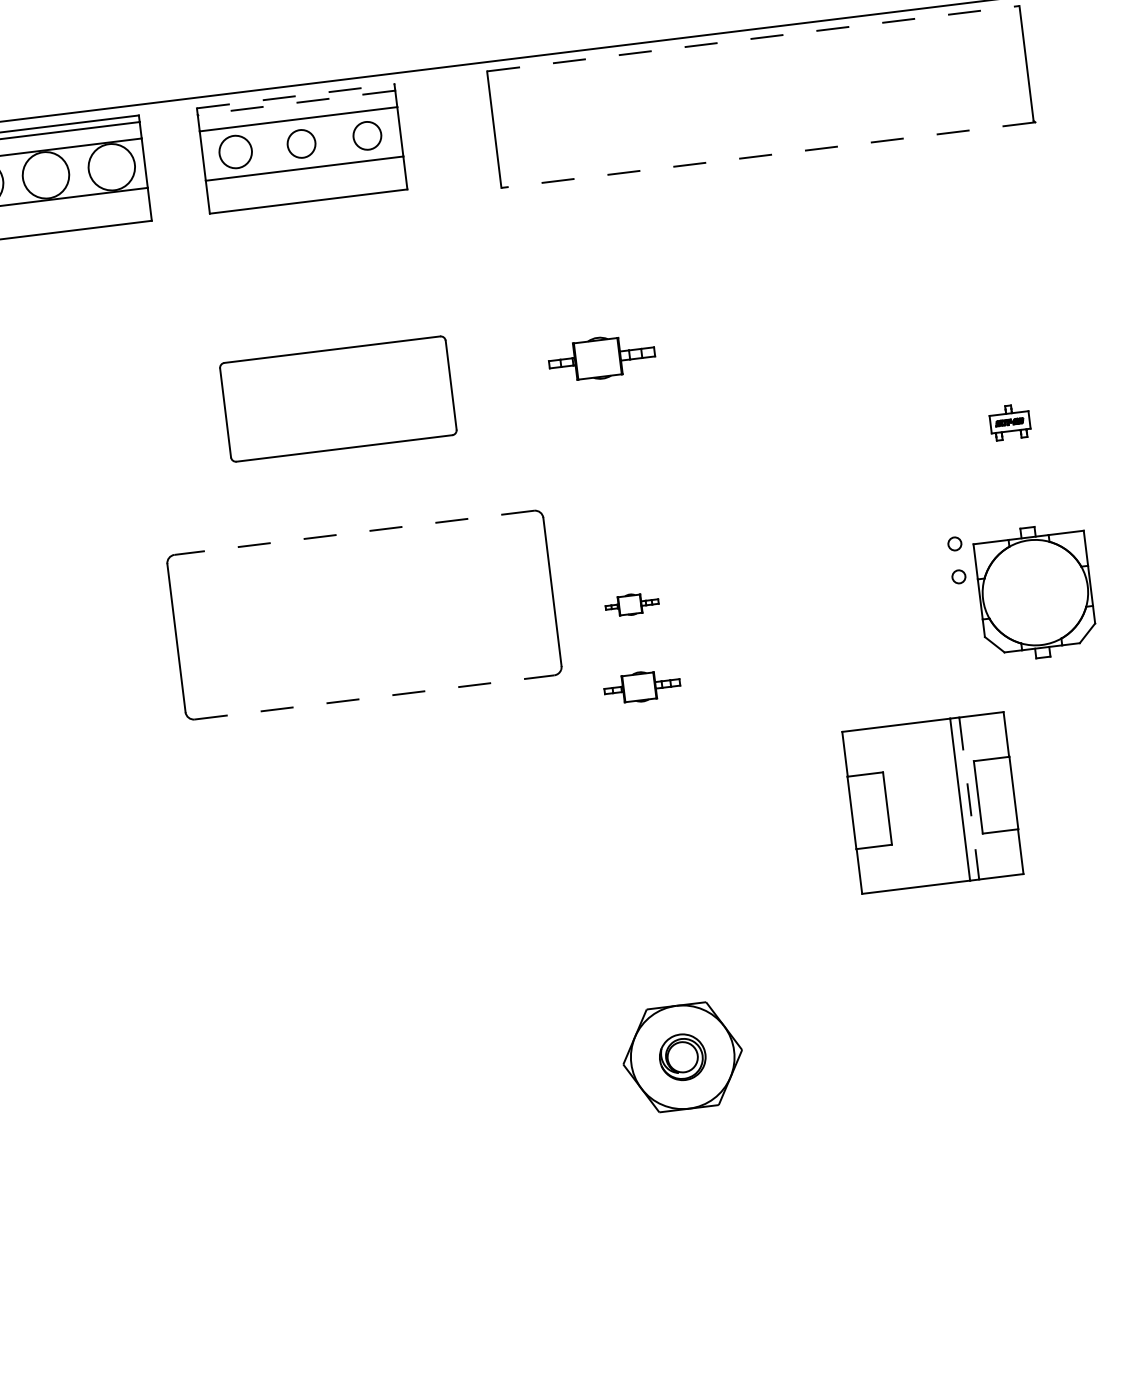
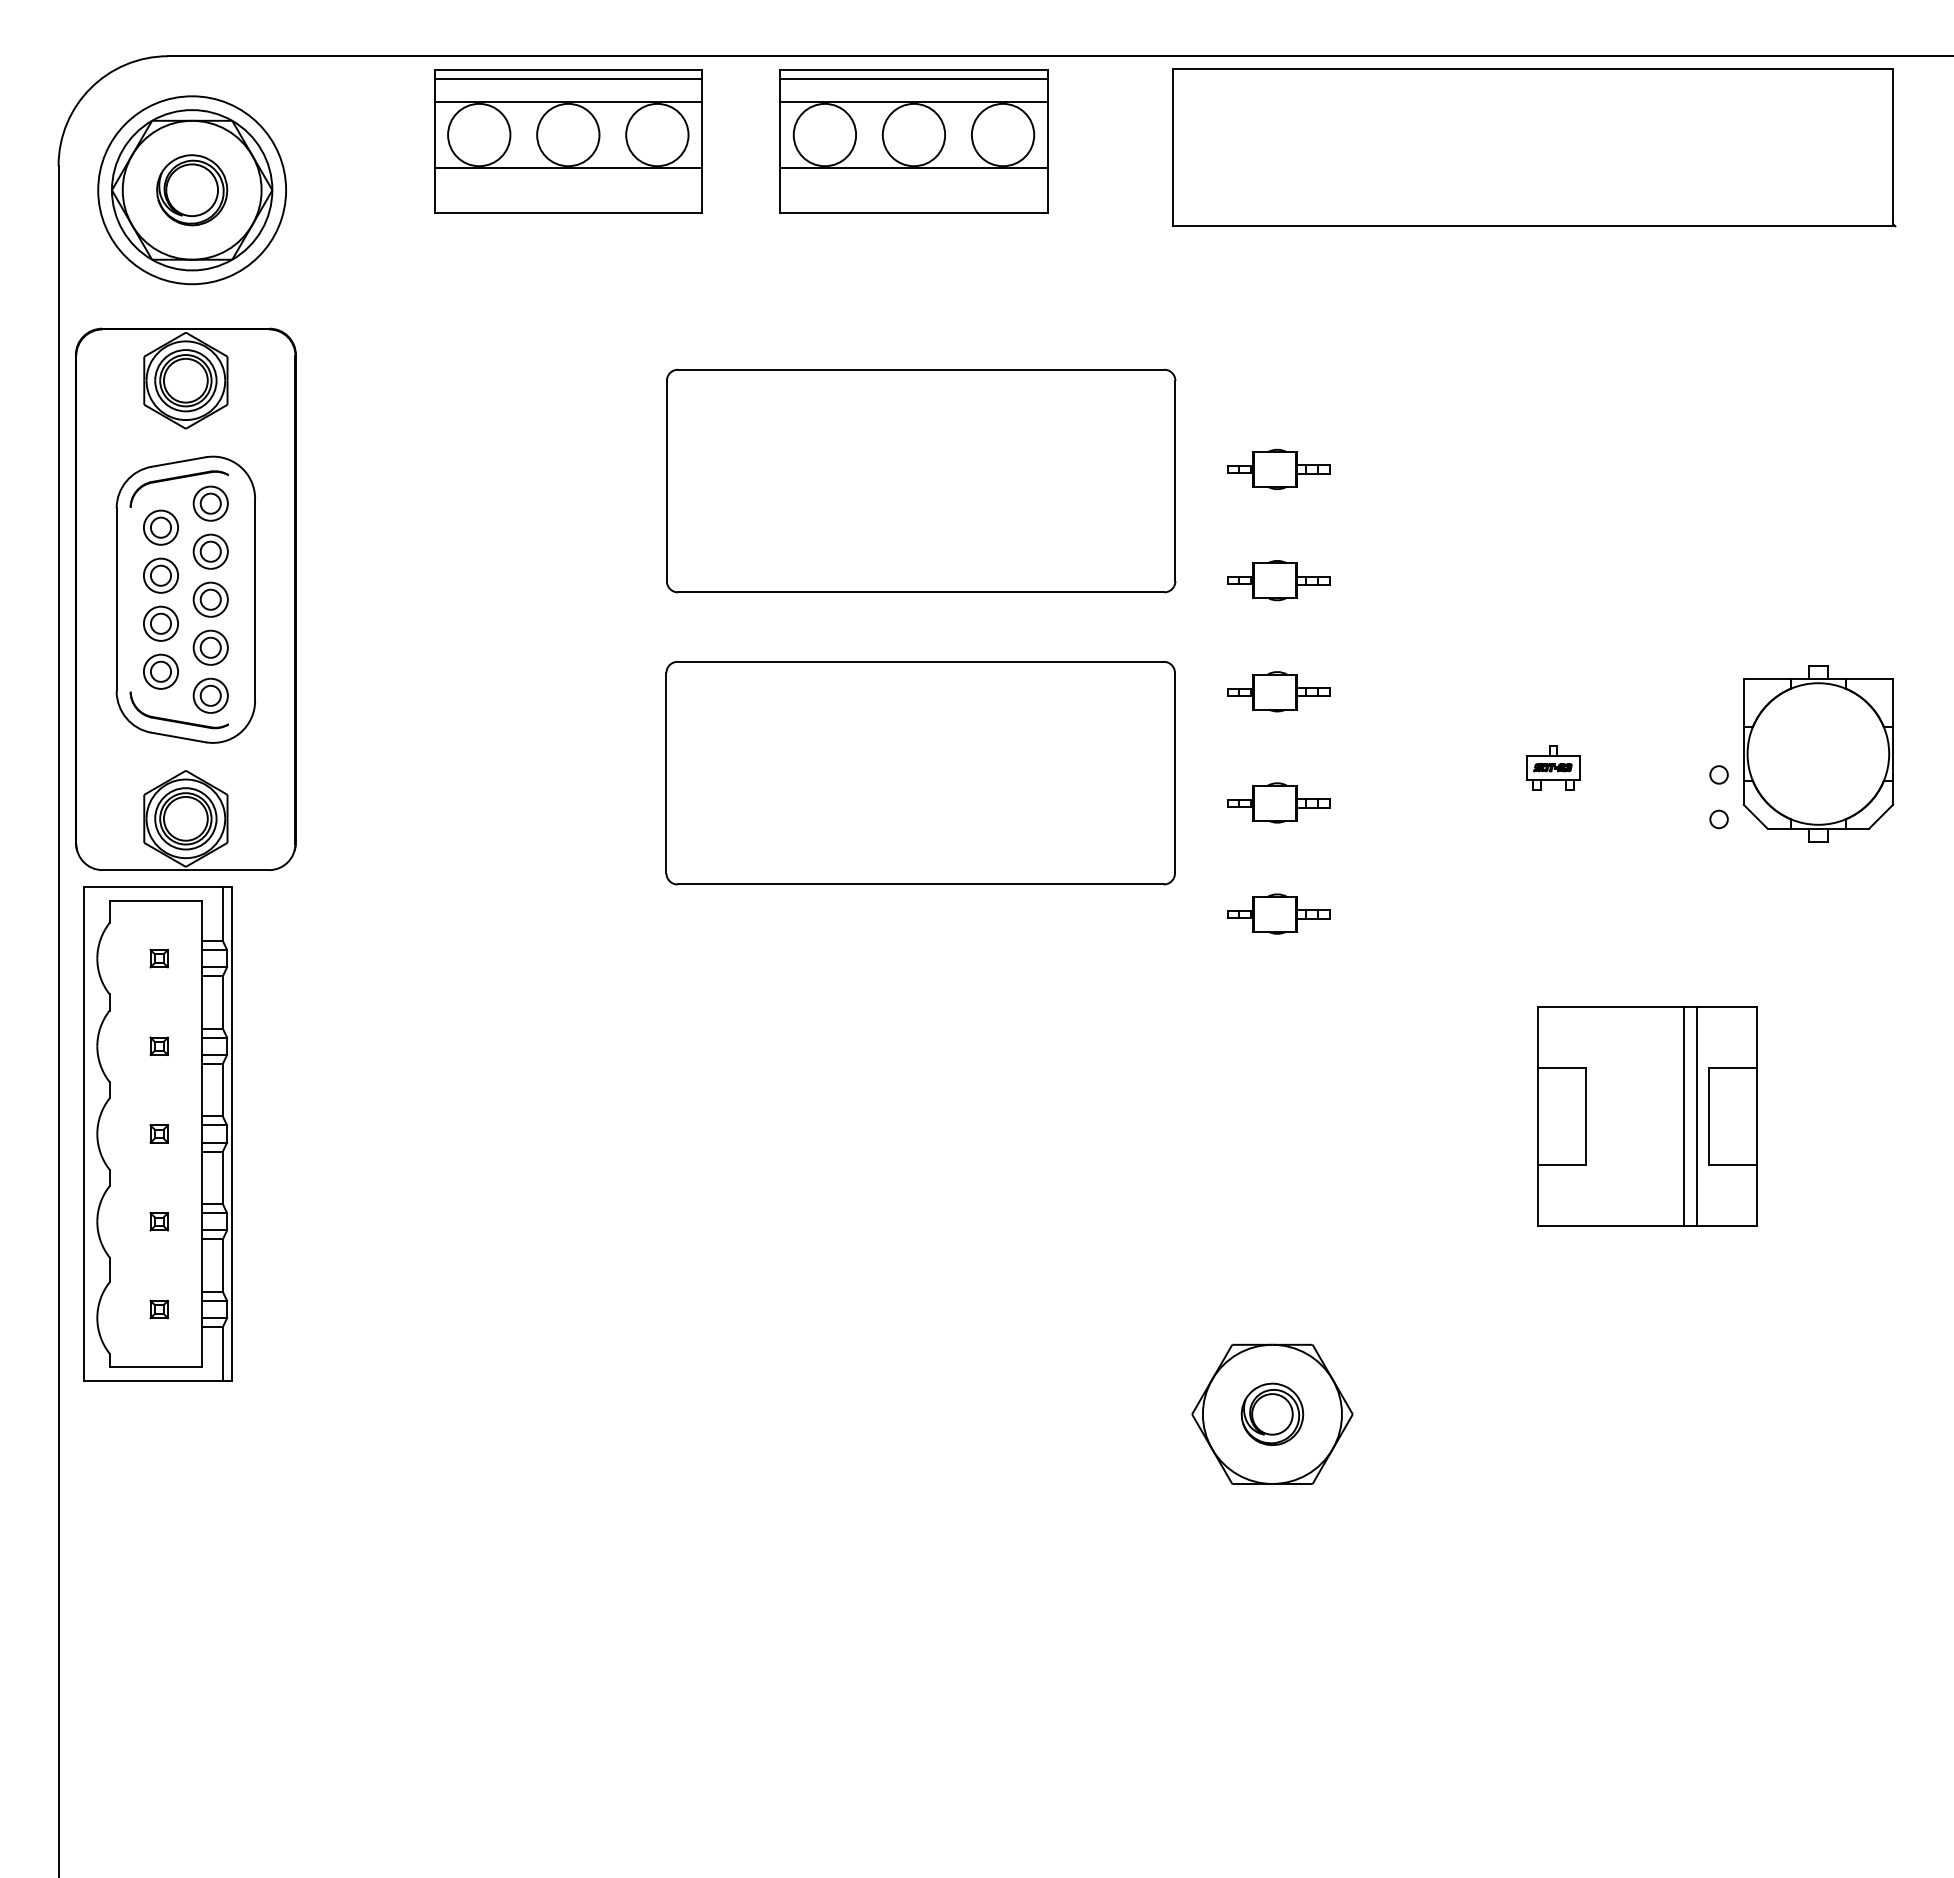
line: (753, 38) -> (1533, 68), dashed -> solid
line: (295, 96) -> (913, 70), dashed -> solid
line: (296, 102) -> (913, 79), dashed -> solid
circle: (366, 135) -> (1002, 134), size x1.67
circle: (301, 143) -> (913, 134), size x1.67
circle: (235, 151) -> (824, 134), size x1.43
line: (767, 155) -> (1533, 226), dashed -> solid
part: (601, 358) -> (1278, 469), size x0.71
part: (338, 398) -> (921, 480), size x1.67
part: (1010, 422) -> (1553, 767), moved
part: (611, 440) -> (1278, 580), added
part: (621, 522) -> (1278, 691), added
line: (354, 532) -> (920, 661), dashed -> solid
part: (1034, 592) -> (1817, 753), moved
part: (631, 604) -> (1278, 802), size x1.43
line: (375, 697) -> (921, 884), dashed -> solid
line: (969, 798) -> (1696, 1116), dashed -> solid

